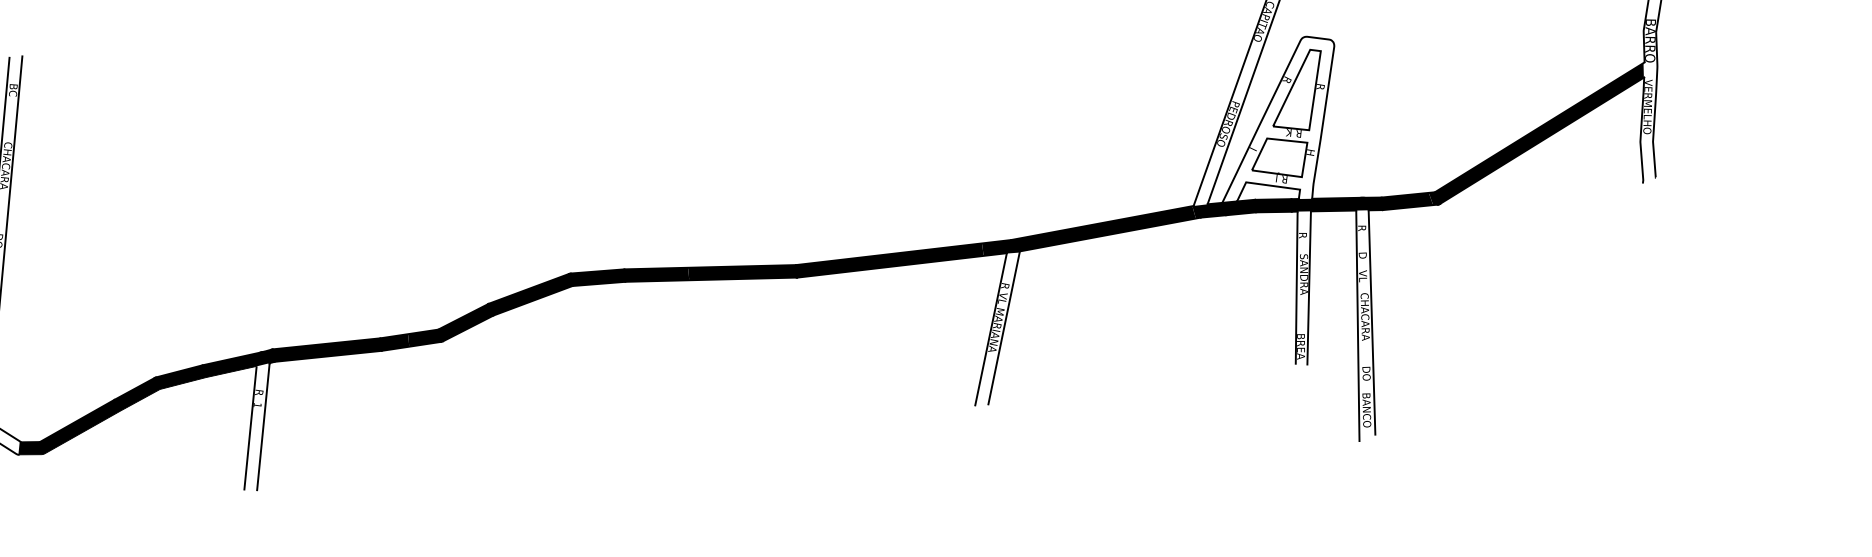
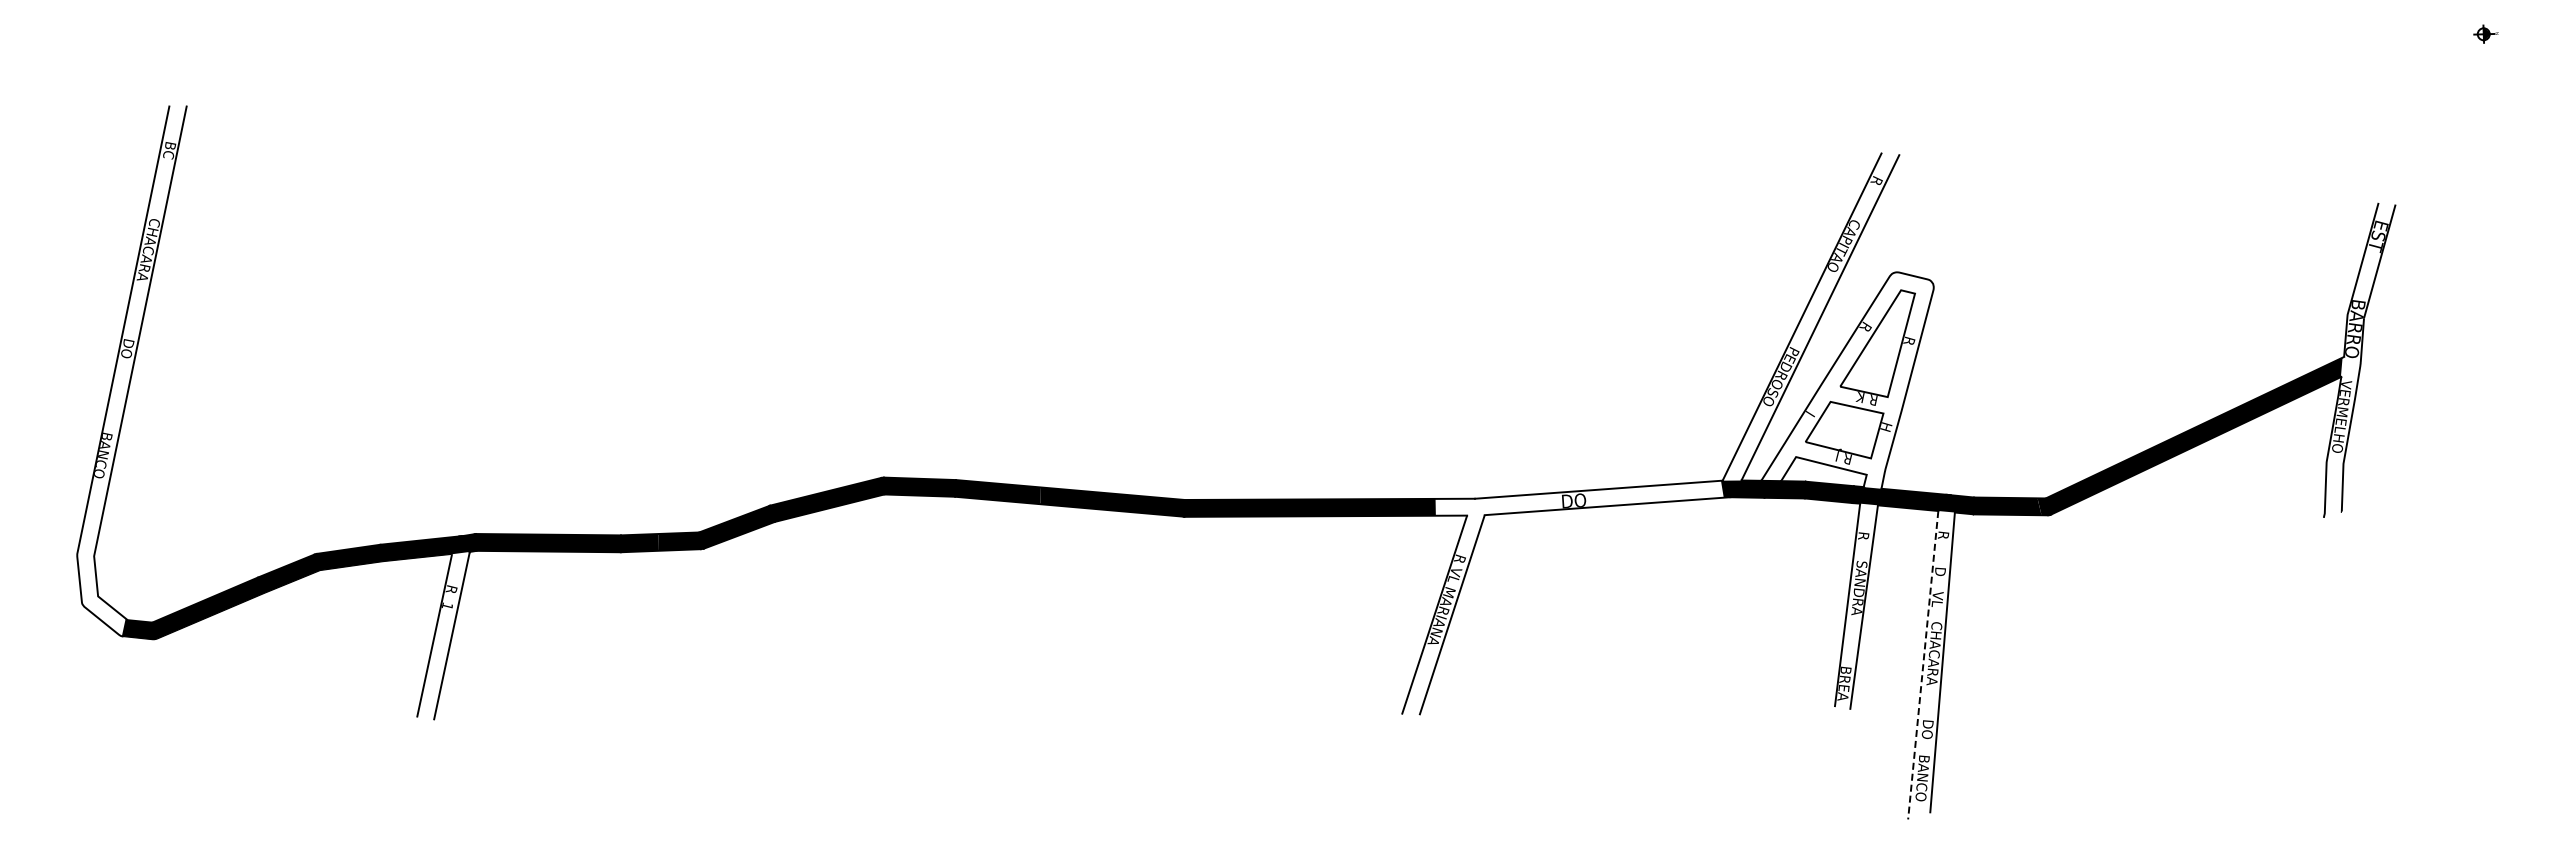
fill: (1088, 231) -> (1579, 498), removed
line: (1358, 326) -> (1923, 665), solid -> dashed

